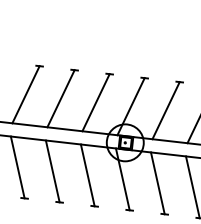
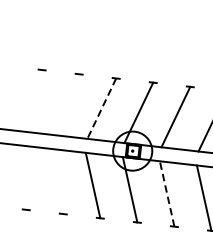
line: (25, 94) -> (27, 99), removed
line: (60, 98) -> (64, 104), removed
line: (96, 102) -> (102, 108), solid -> dashed
line: (17, 167) -> (18, 177), removed
line: (52, 171) -> (55, 181), removed
line: (157, 183) -> (166, 194), solid -> dashed

